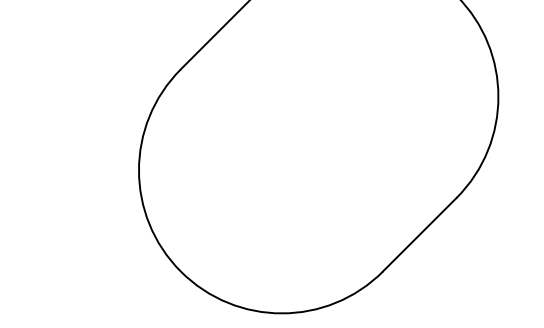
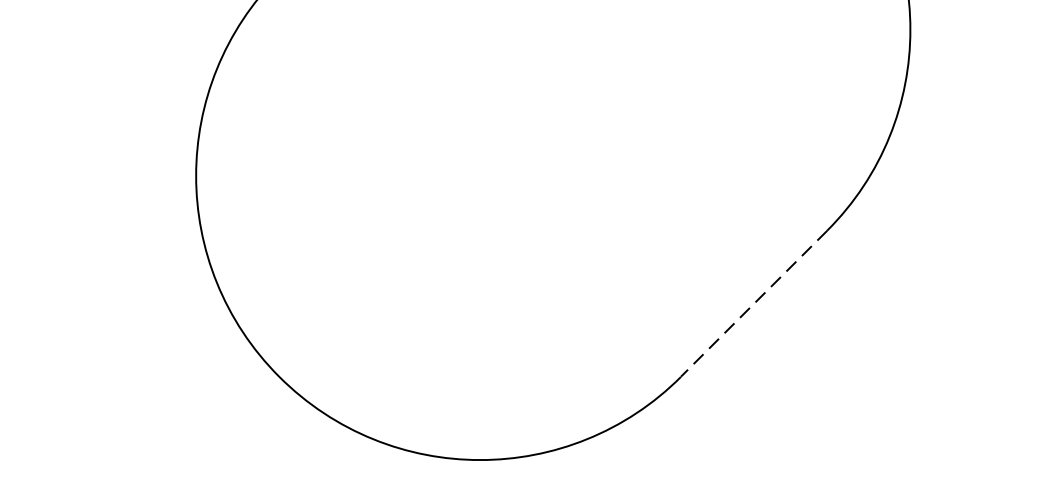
line: (419, 234) -> (753, 303), solid -> dashed

